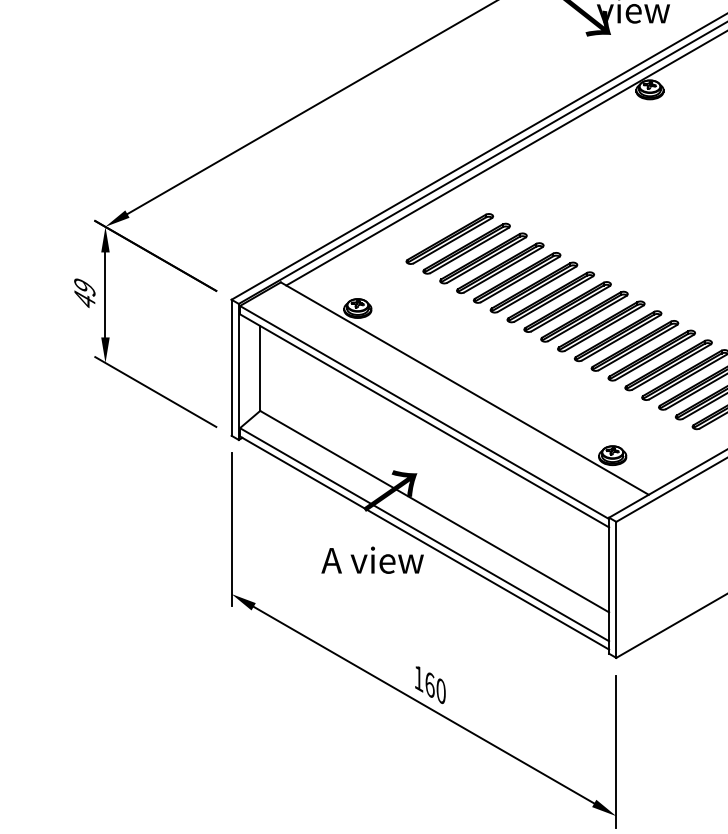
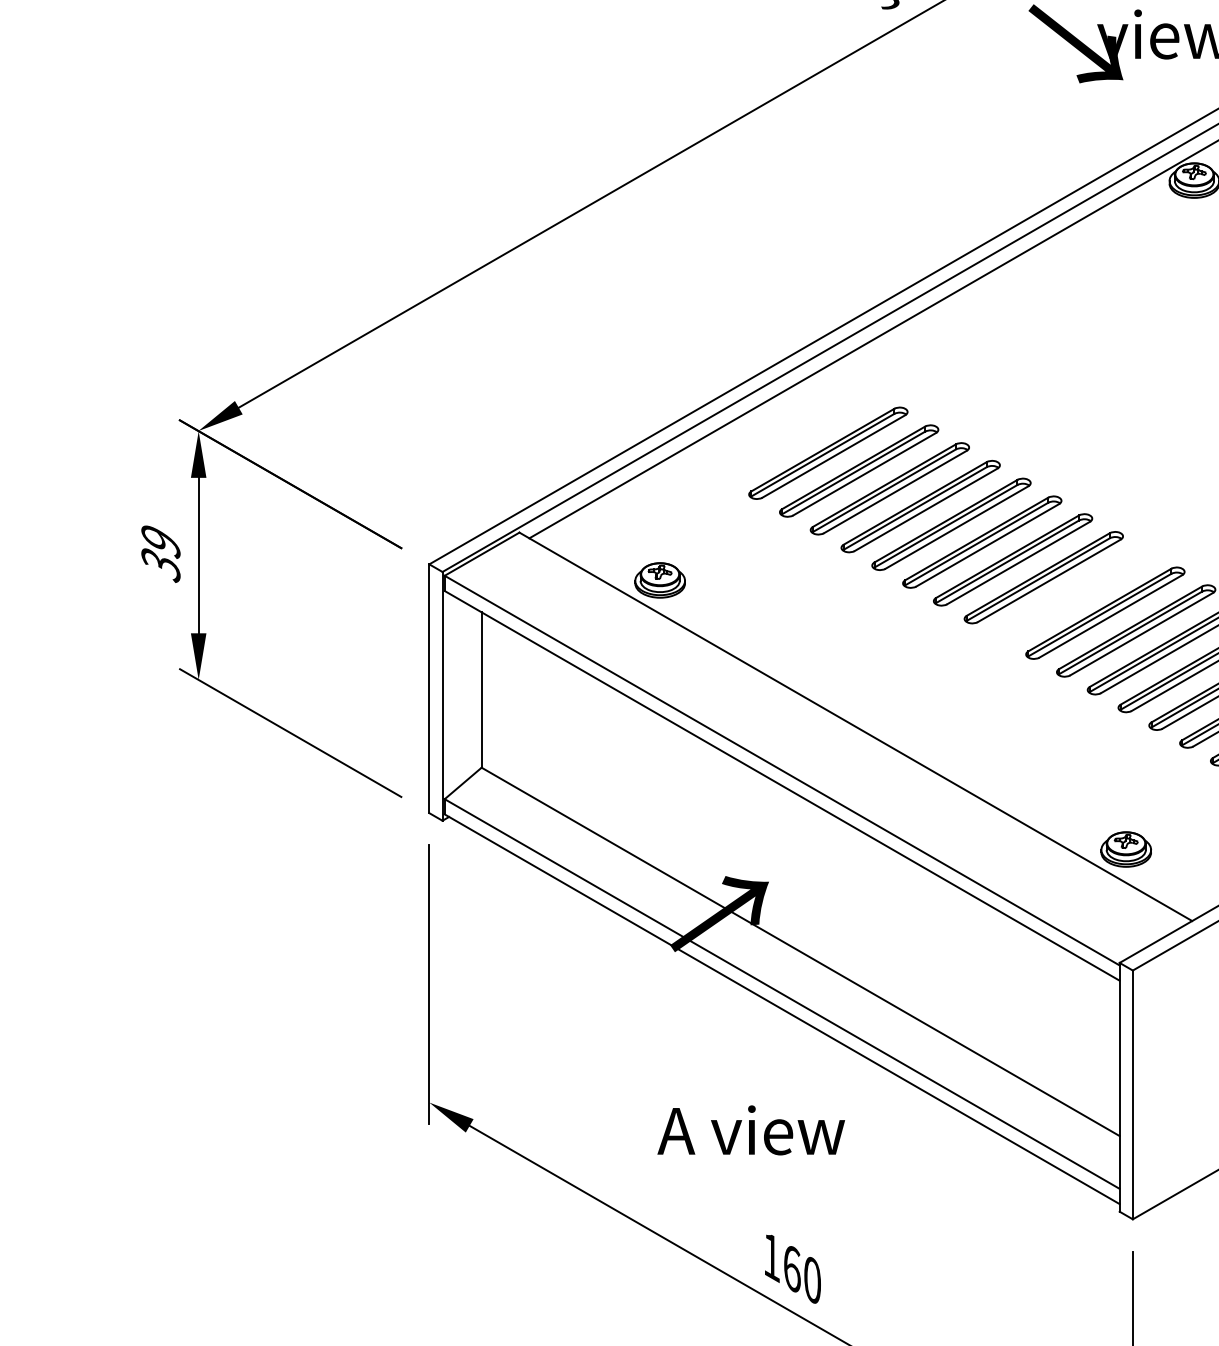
text: (84, 299) -> (160, 563), 49 -> 39
part: (584, 316) -> (1074, 594), removed
text: (372, 559) -> (750, 1128), moved

